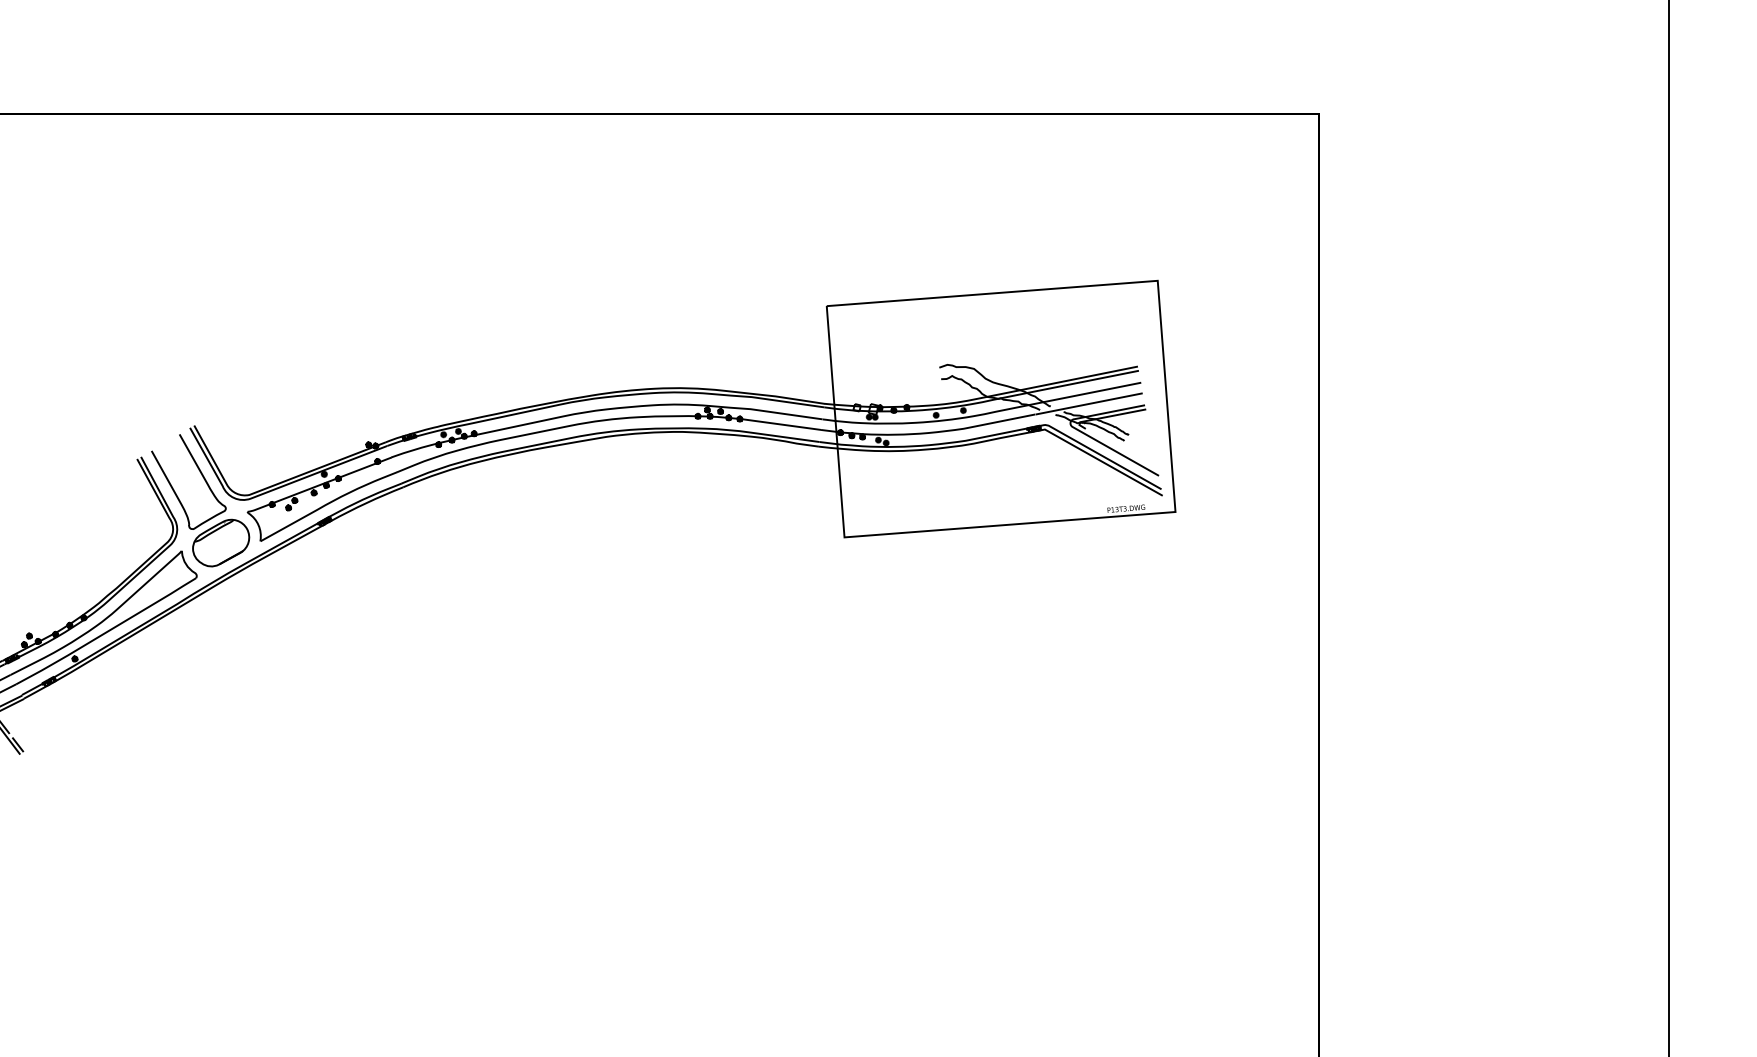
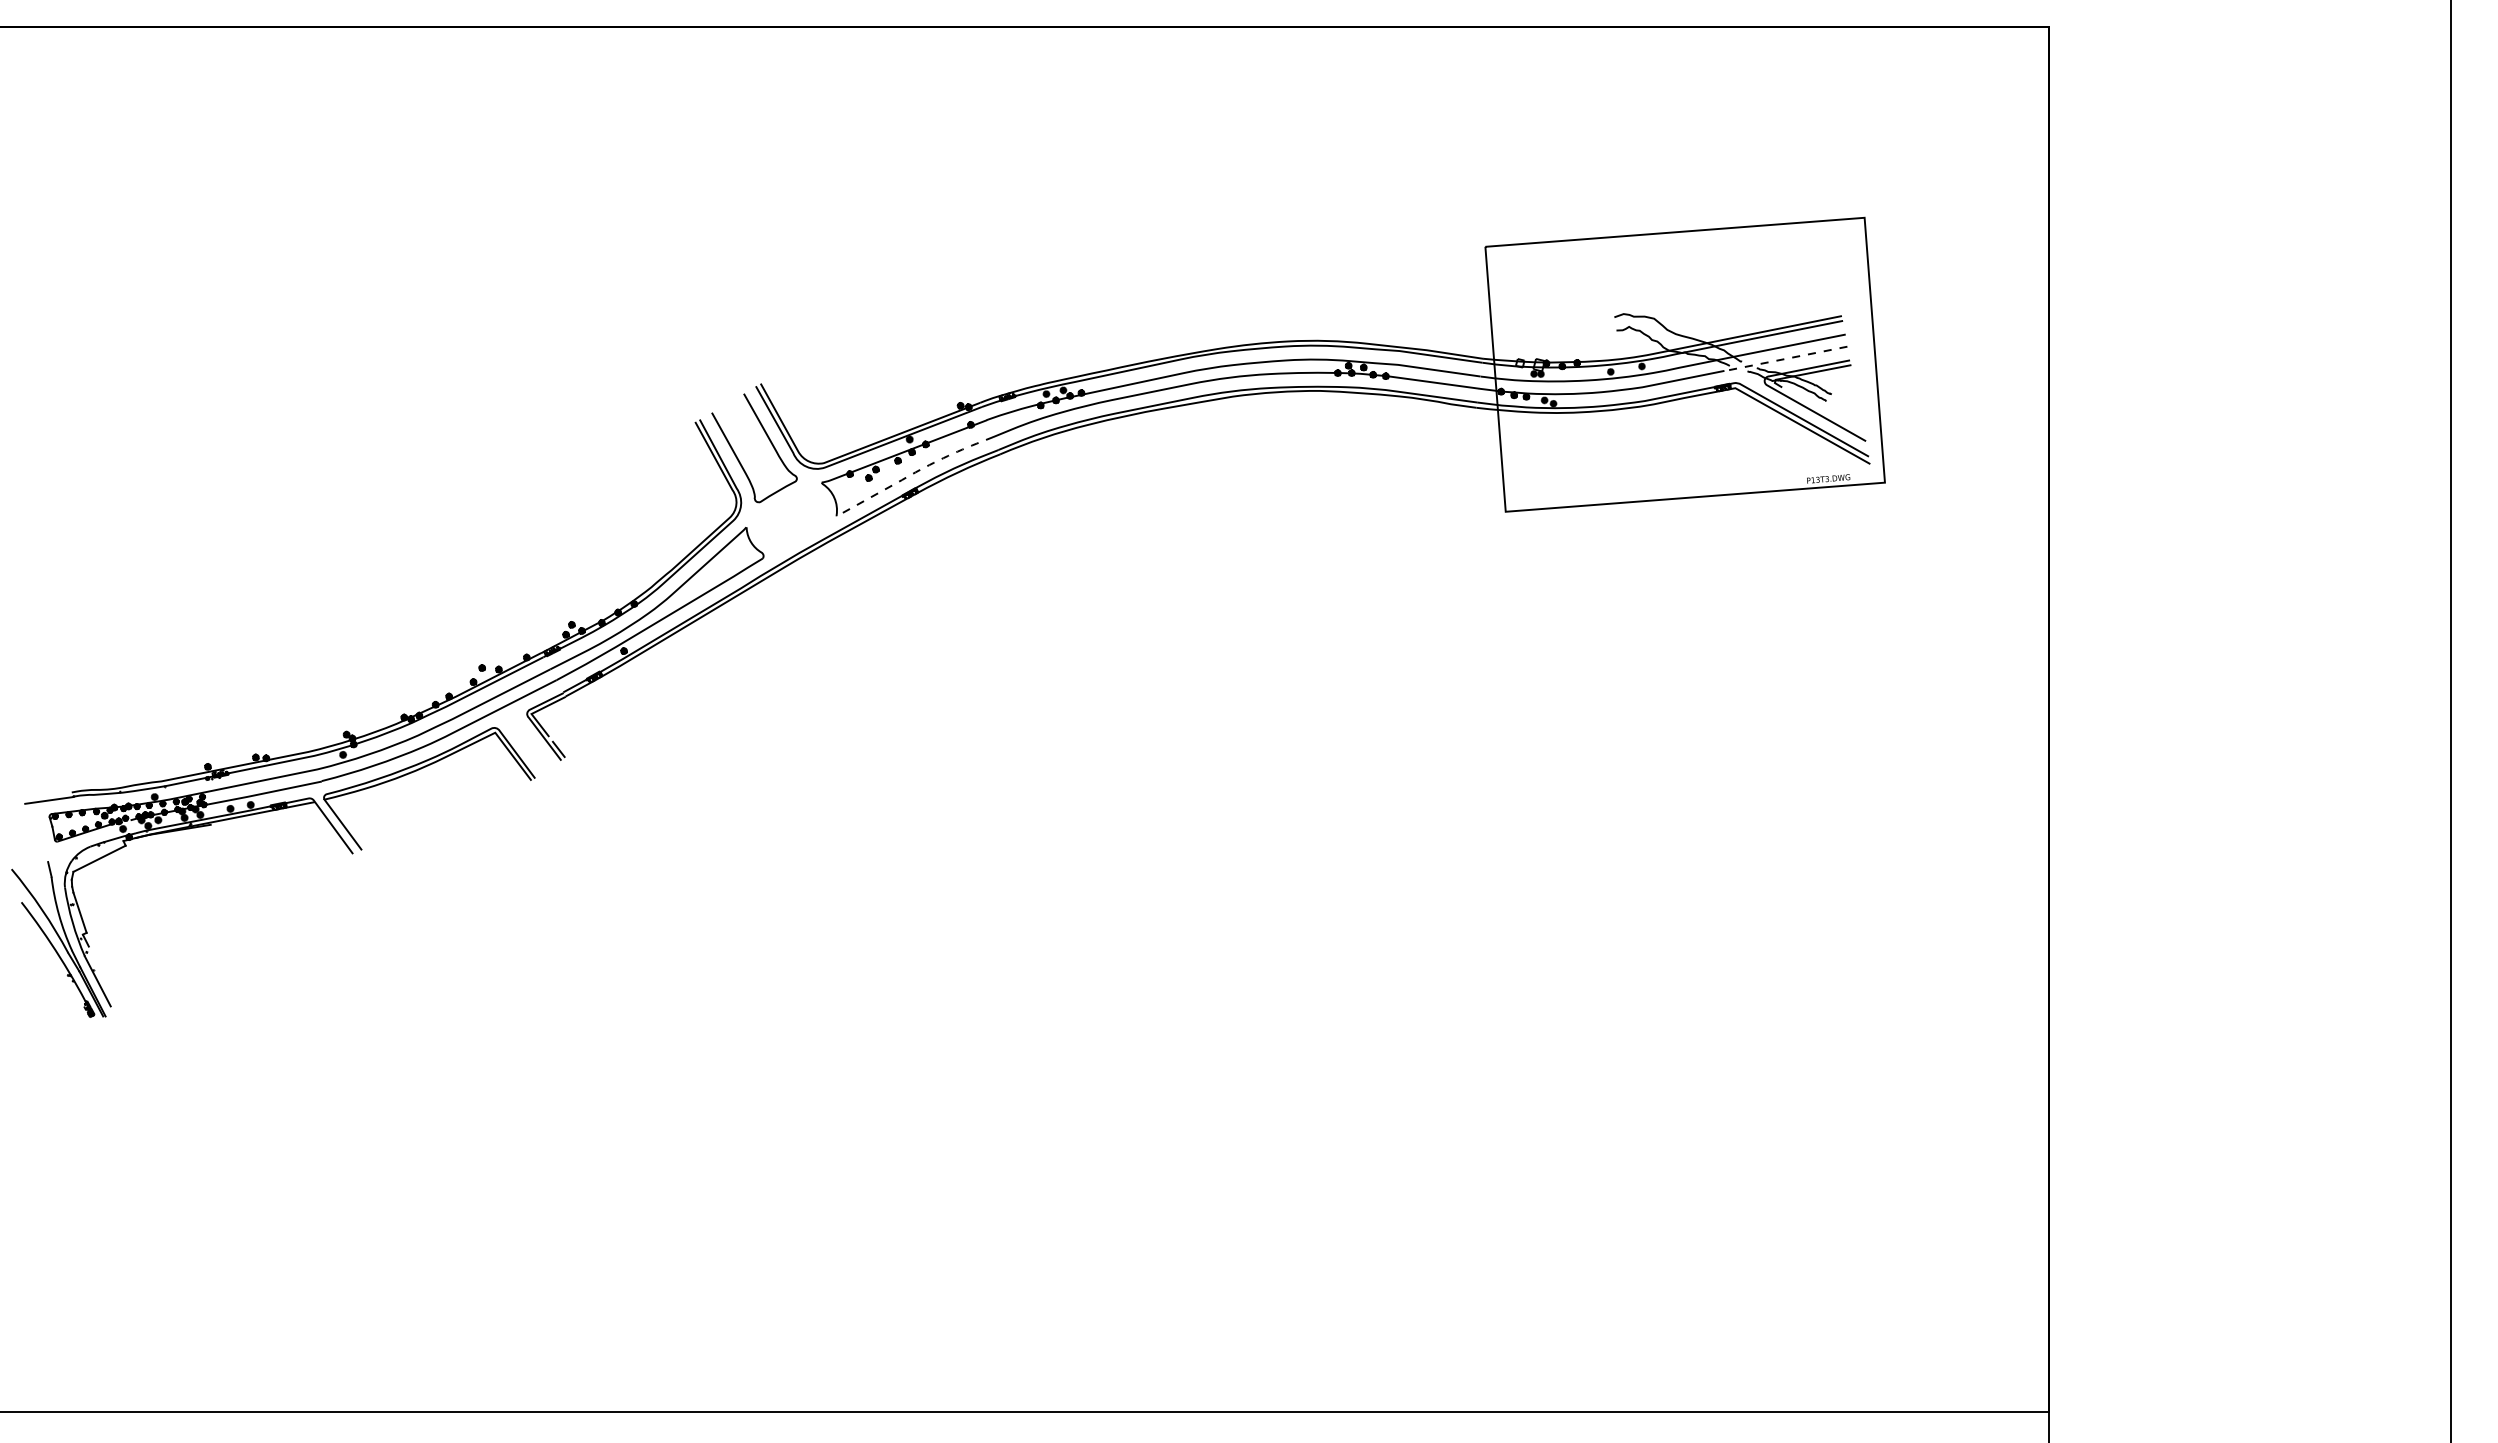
line: (1088, 403) -> (1785, 358), solid -> dashed
line: (328, 503) -> (914, 472), solid -> dashed
part: (221, 542) -> (791, 517), removed

